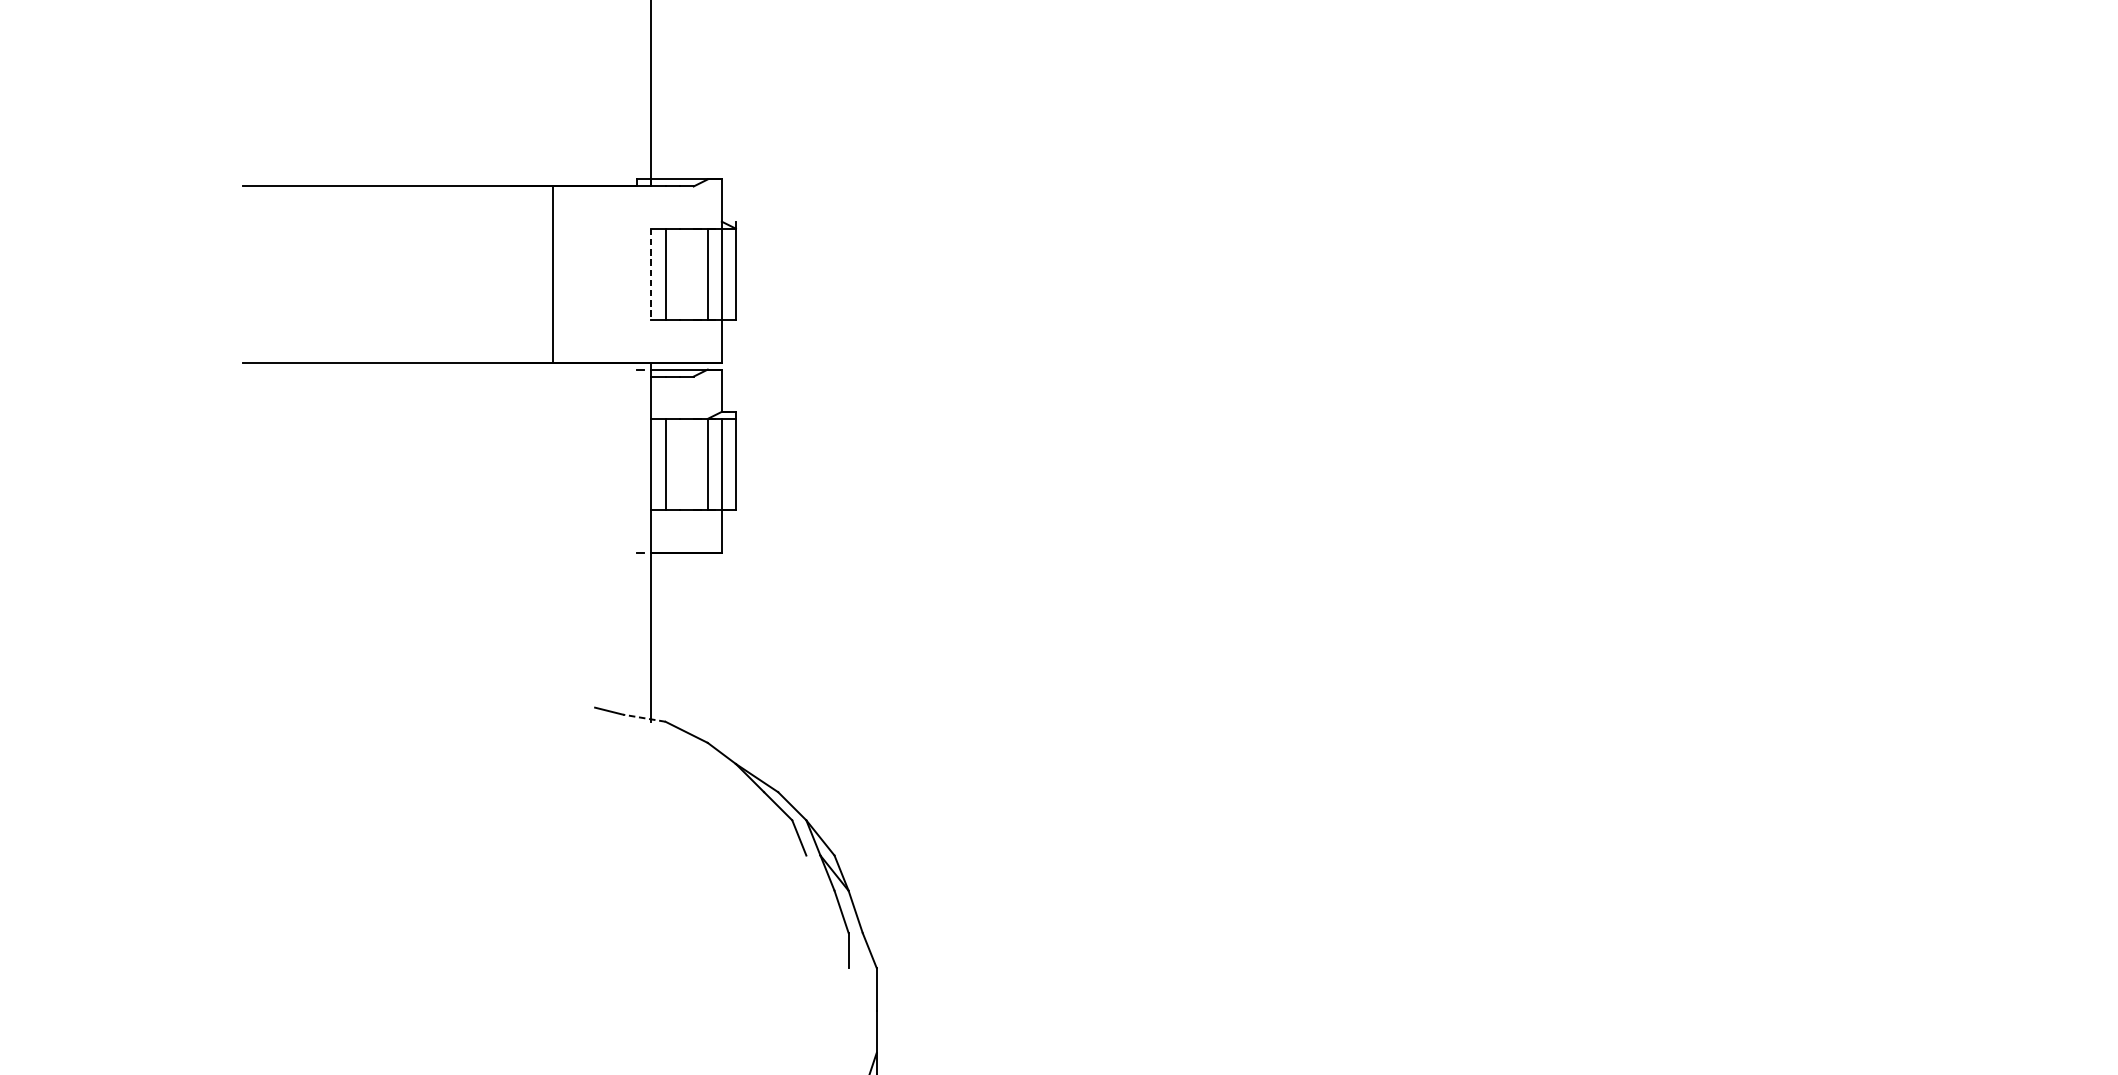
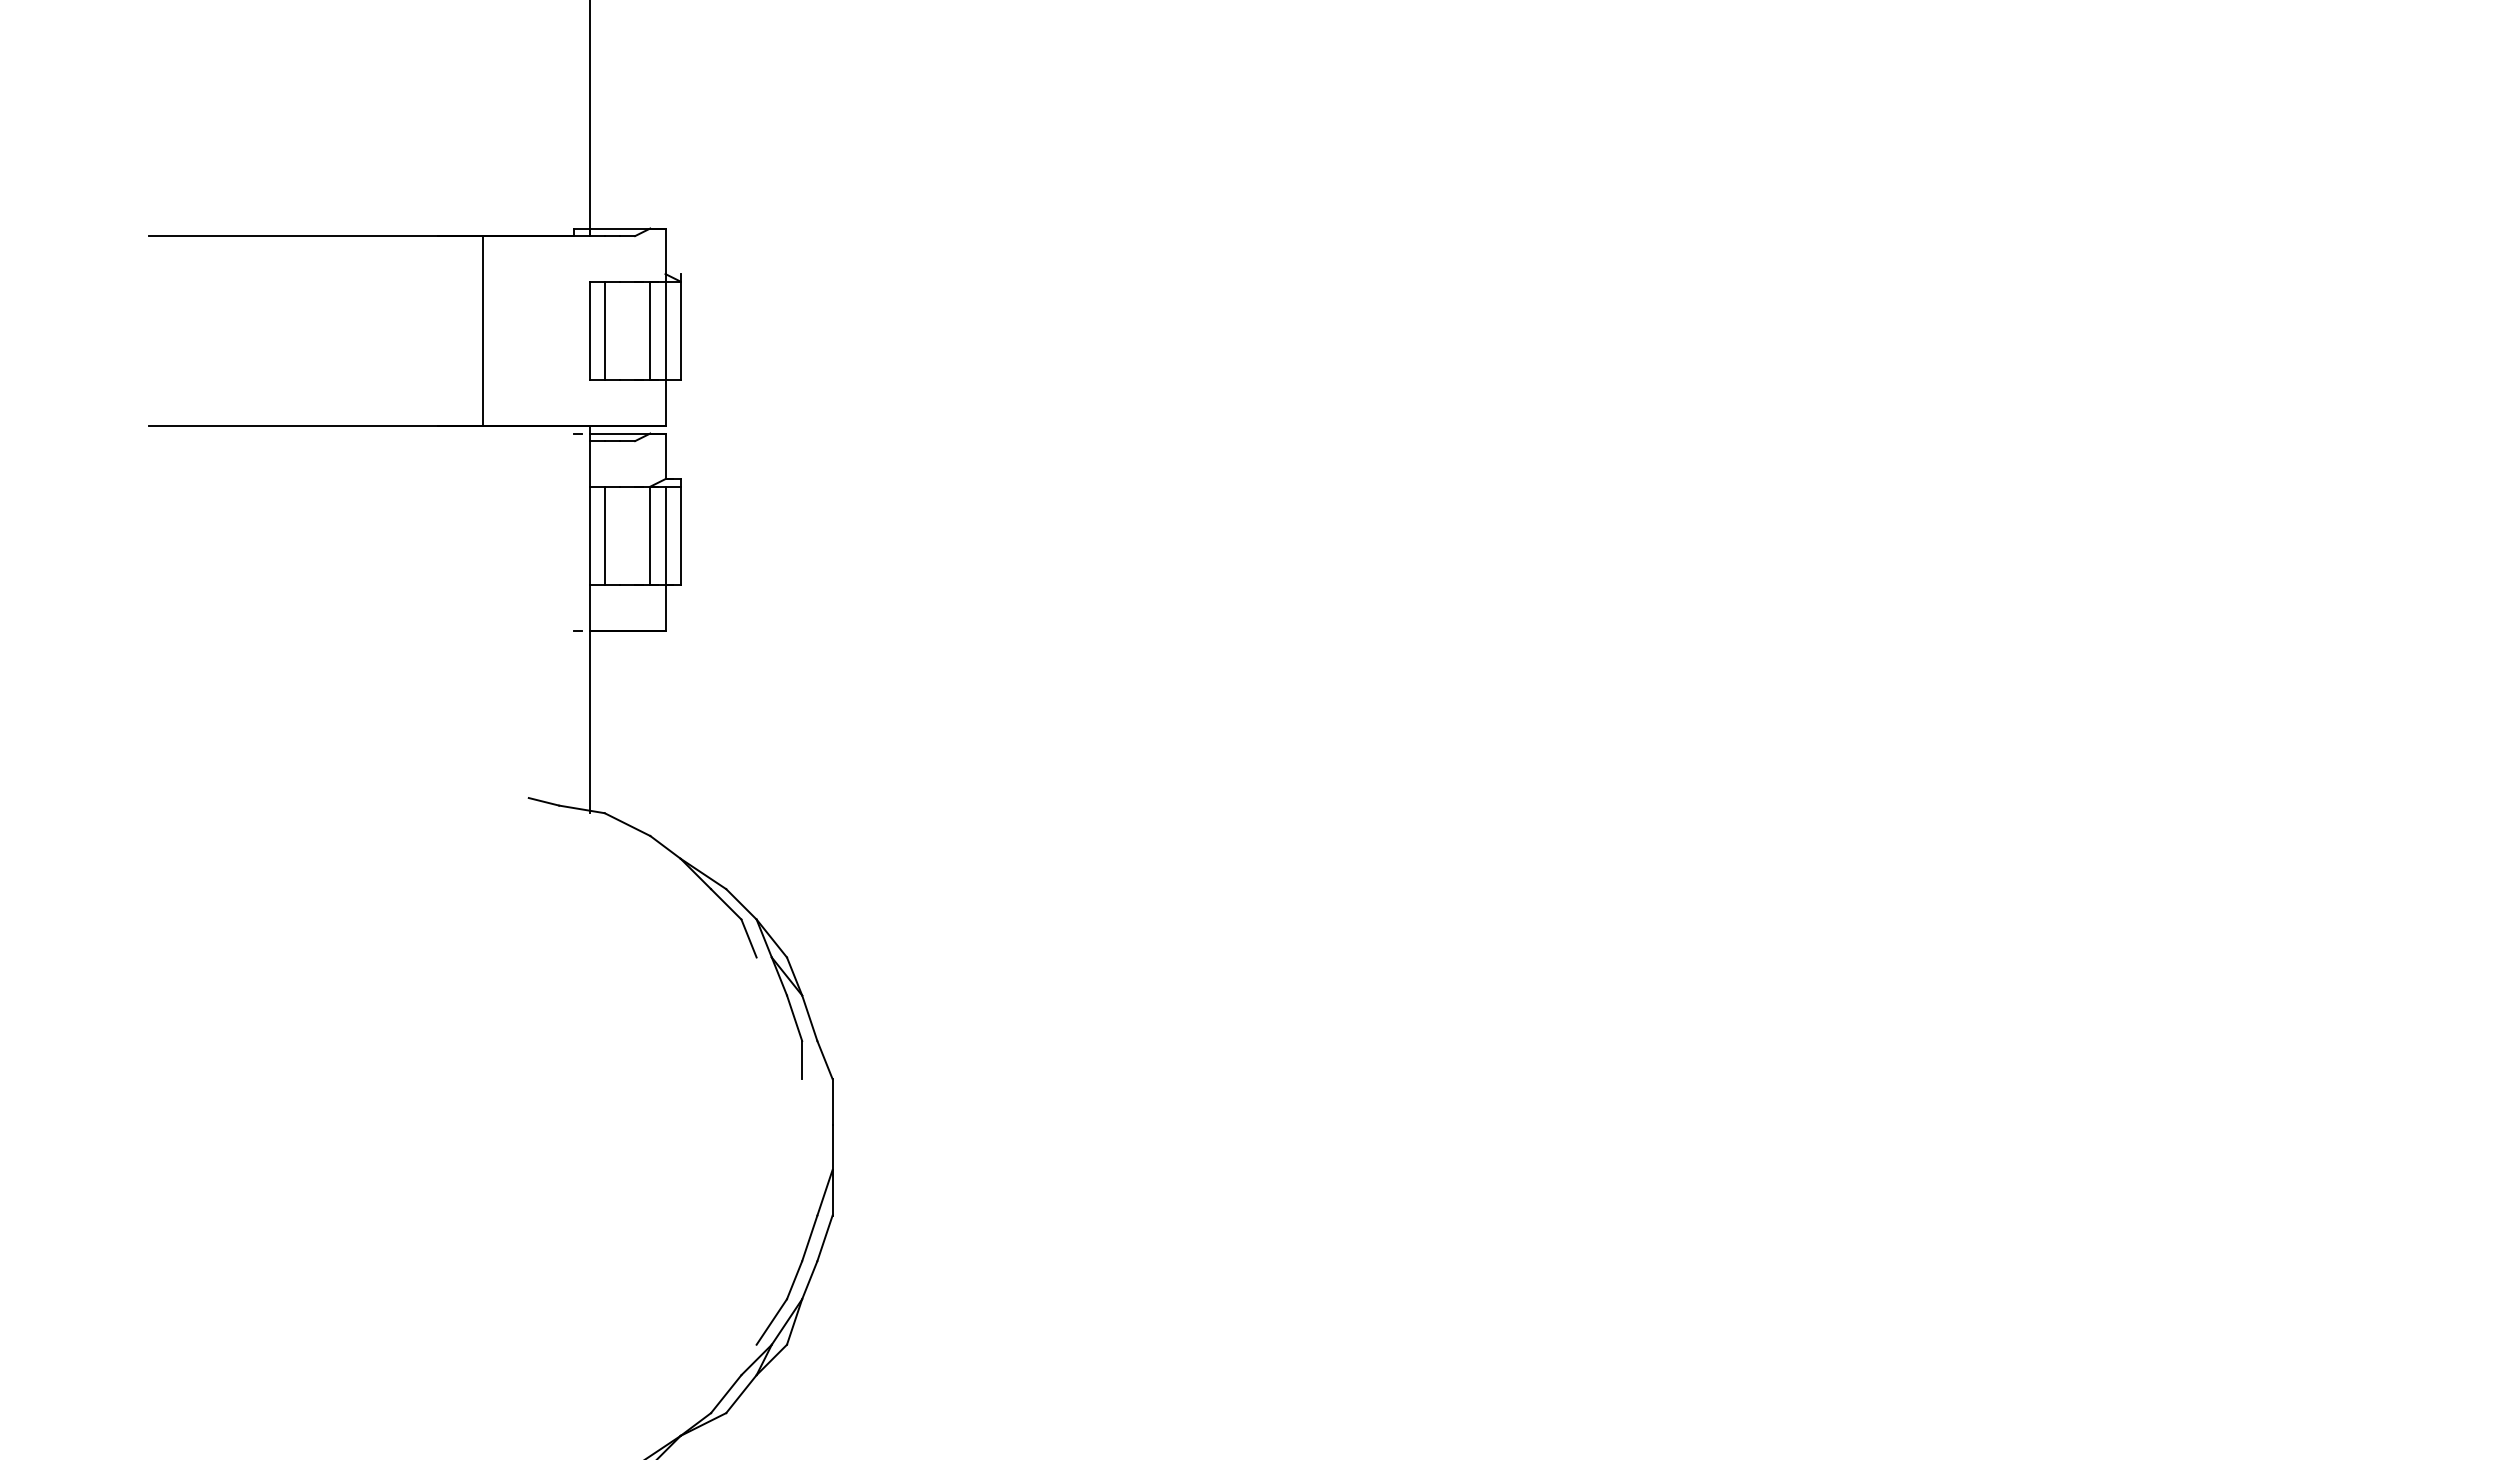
line: (651, 274) -> (589, 331), dashed -> solid
line: (643, 718) -> (581, 809), dashed -> solid

